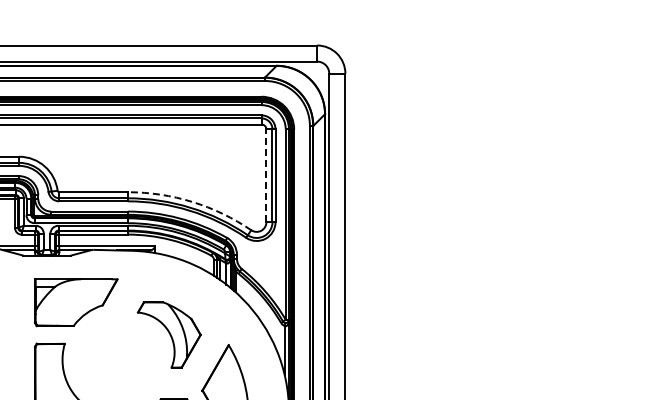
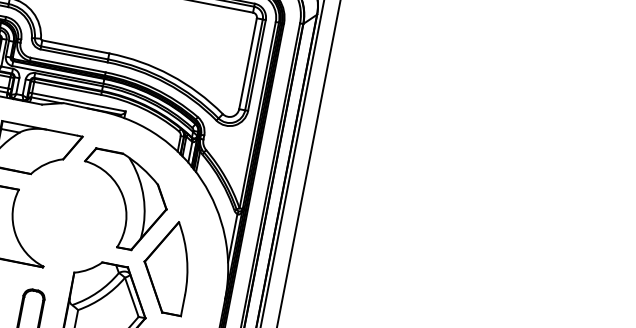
line: (266, 175) -> (248, 63), dashed -> solid
arc: (192, 201) -> (170, 74), dashed -> solid
part: (169, 334) -> (123, 200), size x1.43

